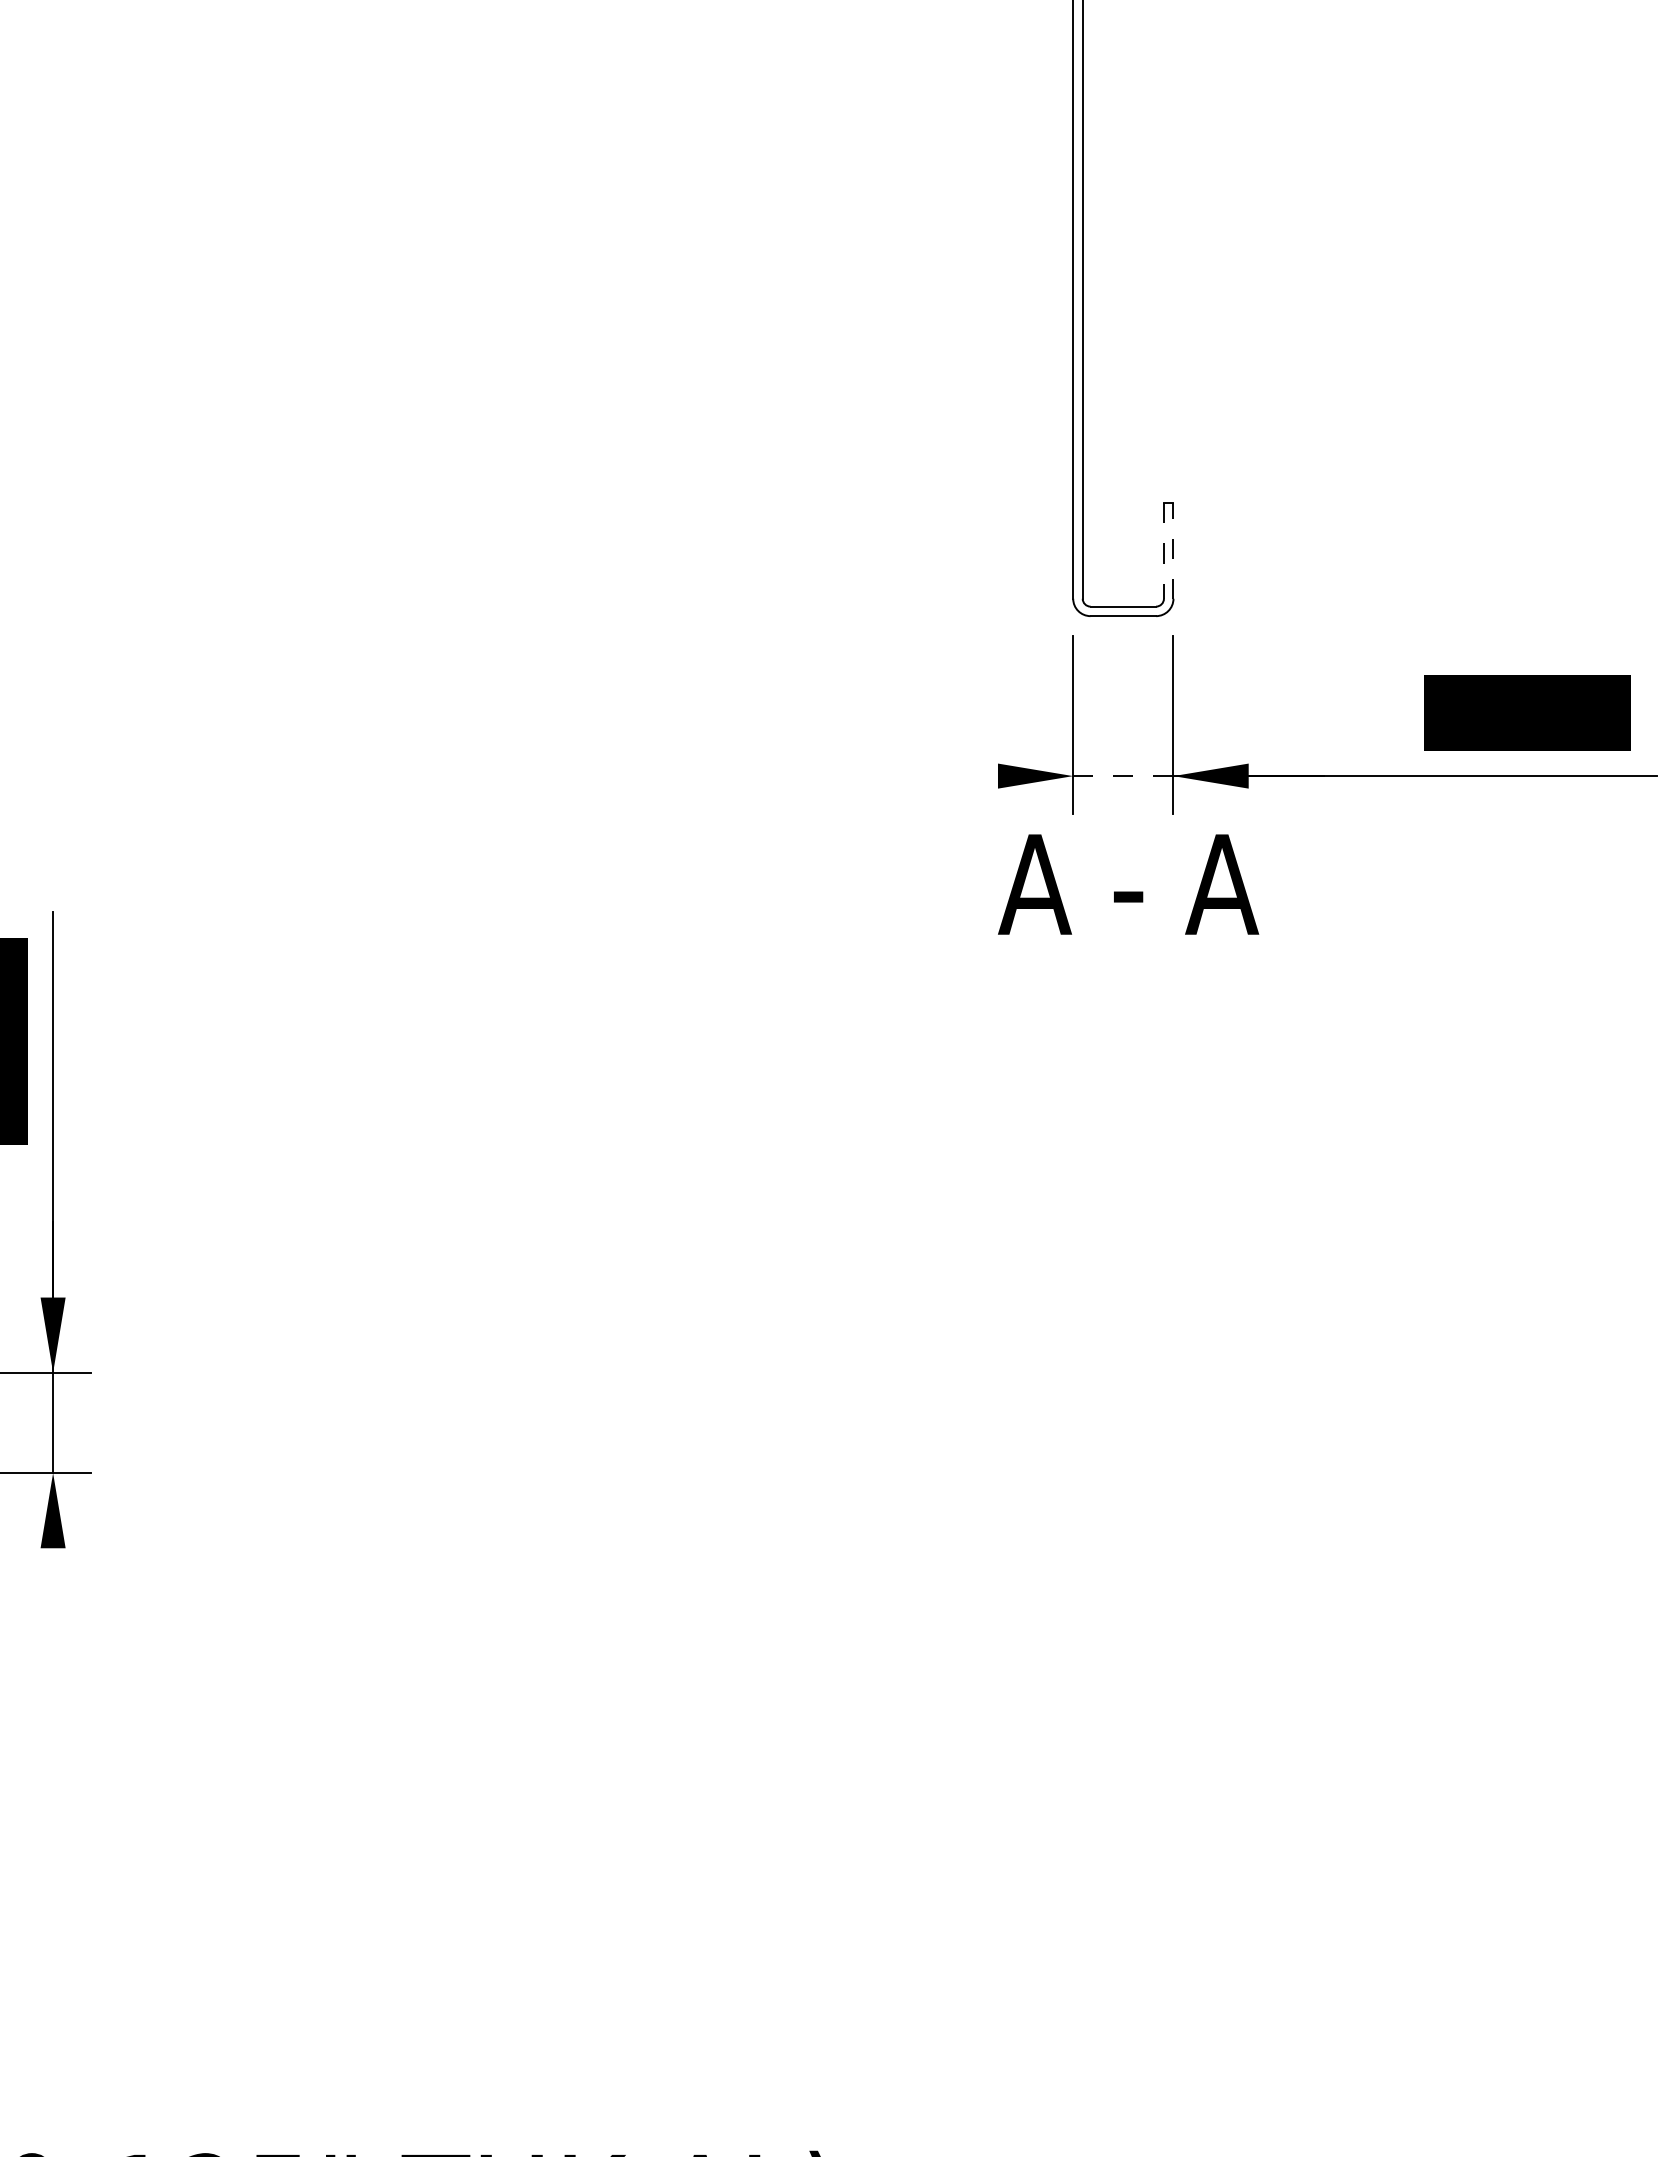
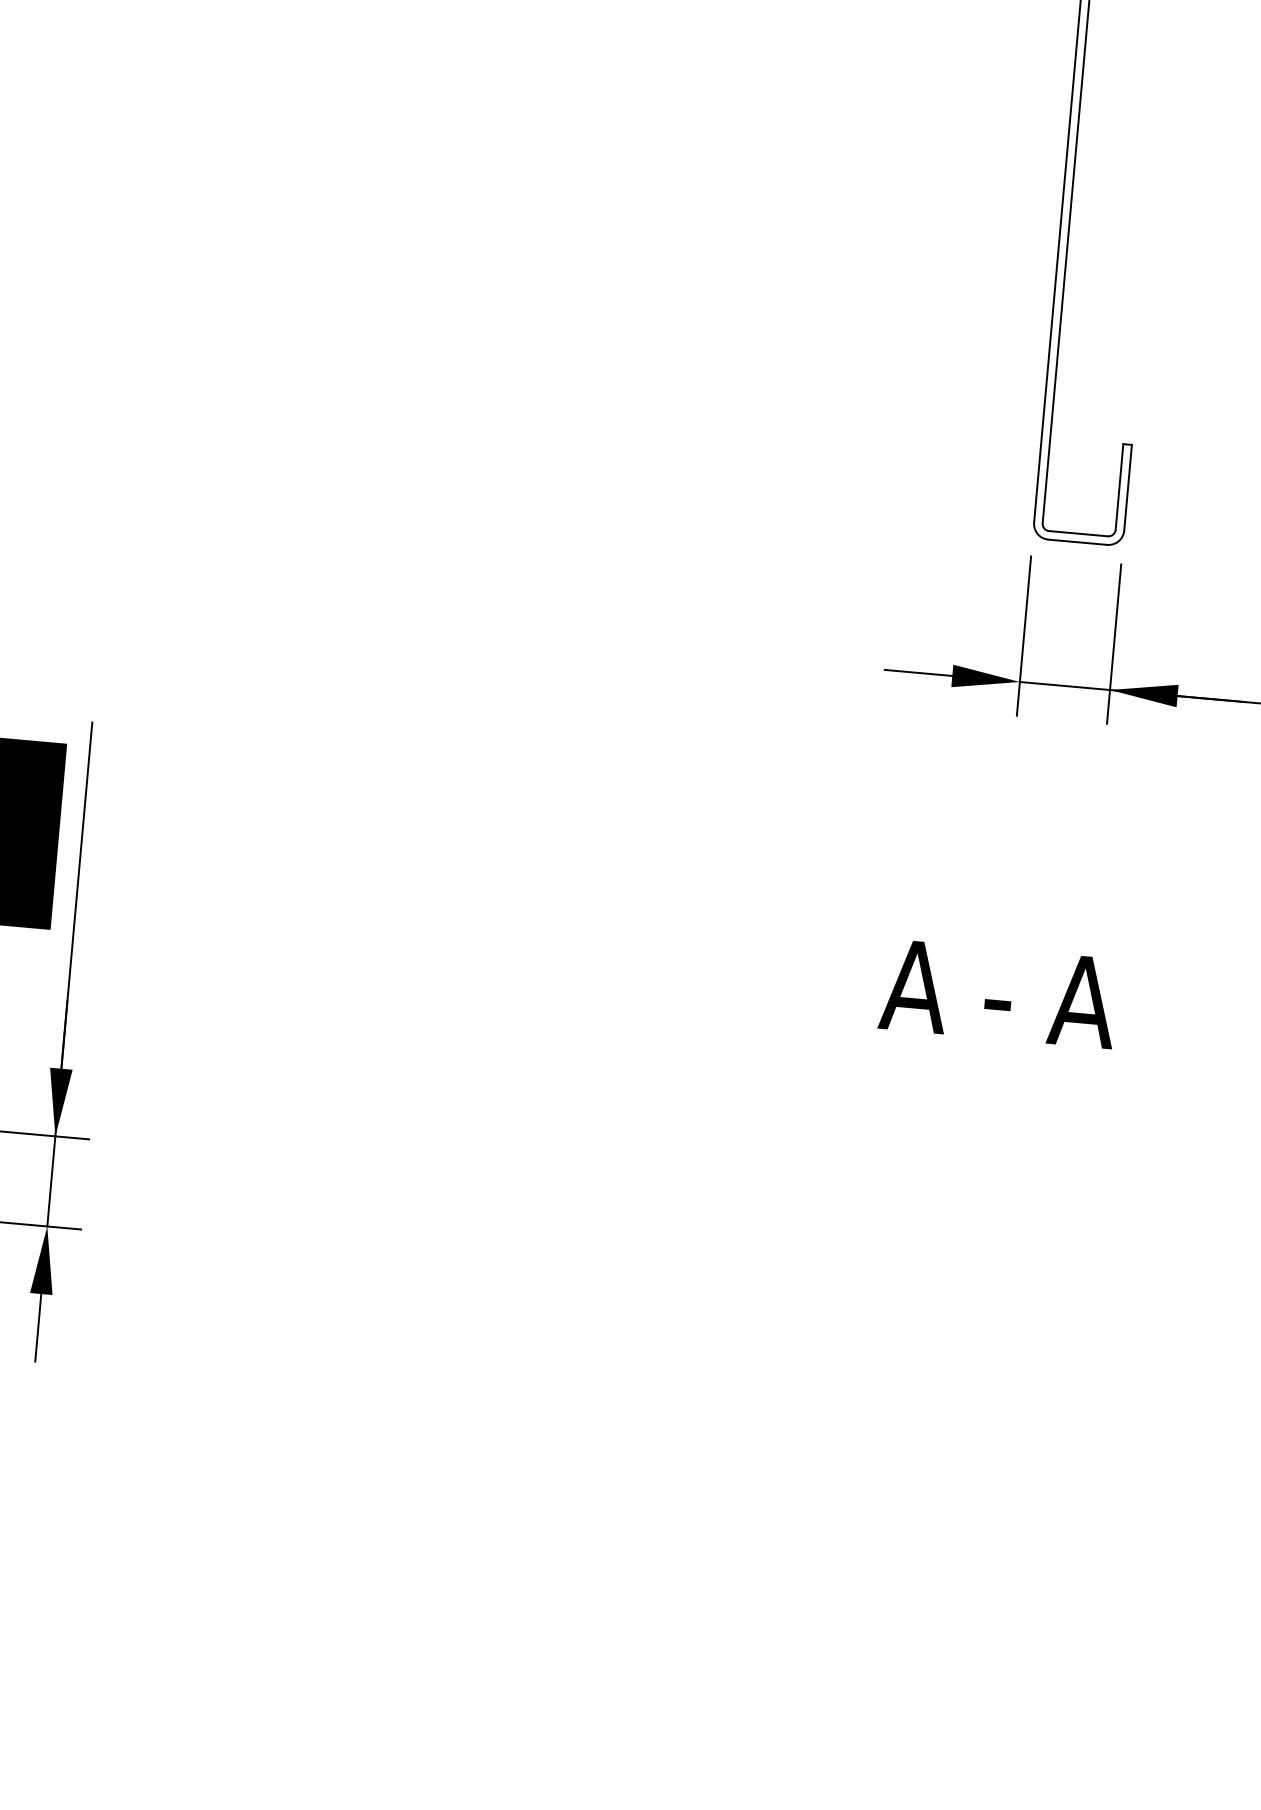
line: (1163, 551) -> (1119, 487), dashed -> solid
line: (1173, 551) -> (1128, 488), dashed -> solid
line: (959, 776) -> (917, 673), added
line: (1123, 776) -> (1065, 686), dashed -> solid
text: (1128, 884) -> (998, 993), moved
line: (53, 1585) -> (38, 1327), added

